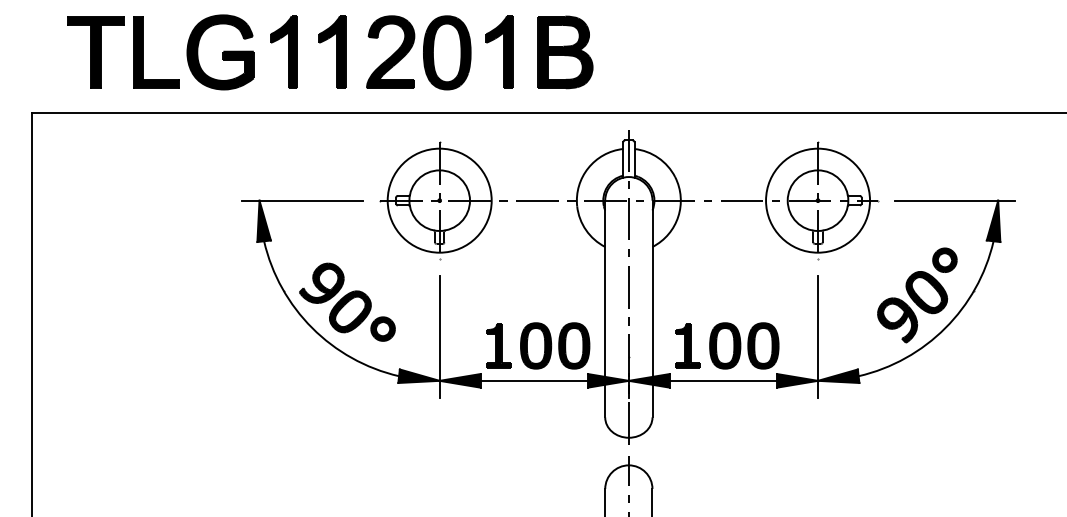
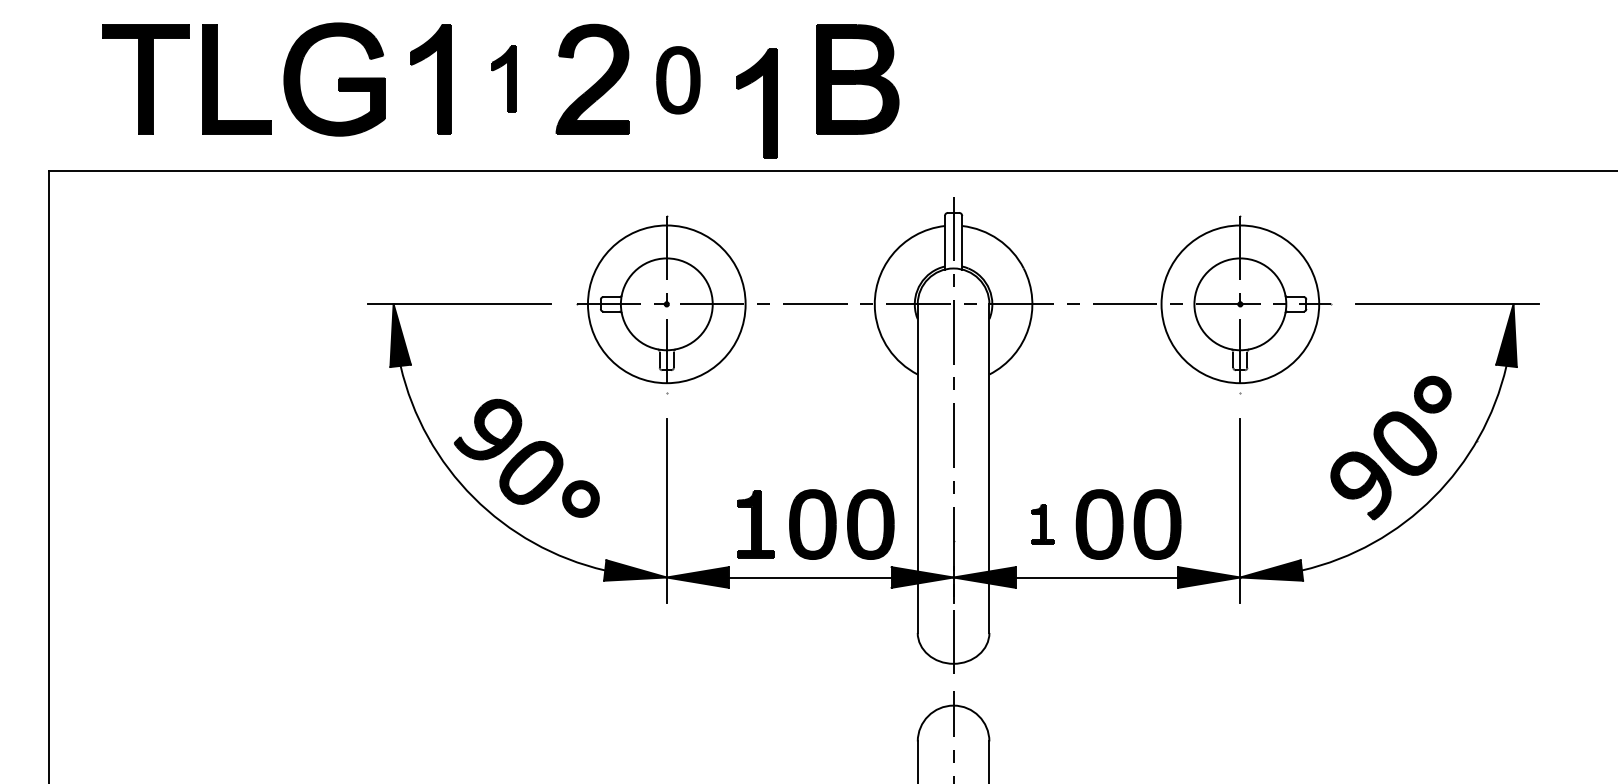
part: (332, 51) -> (504, 78), size x0.6
part: (499, 51) -> (757, 102), moved
part: (447, 52) -> (678, 79), size x0.6
part: (687, 345) -> (1042, 523), size x0.6

